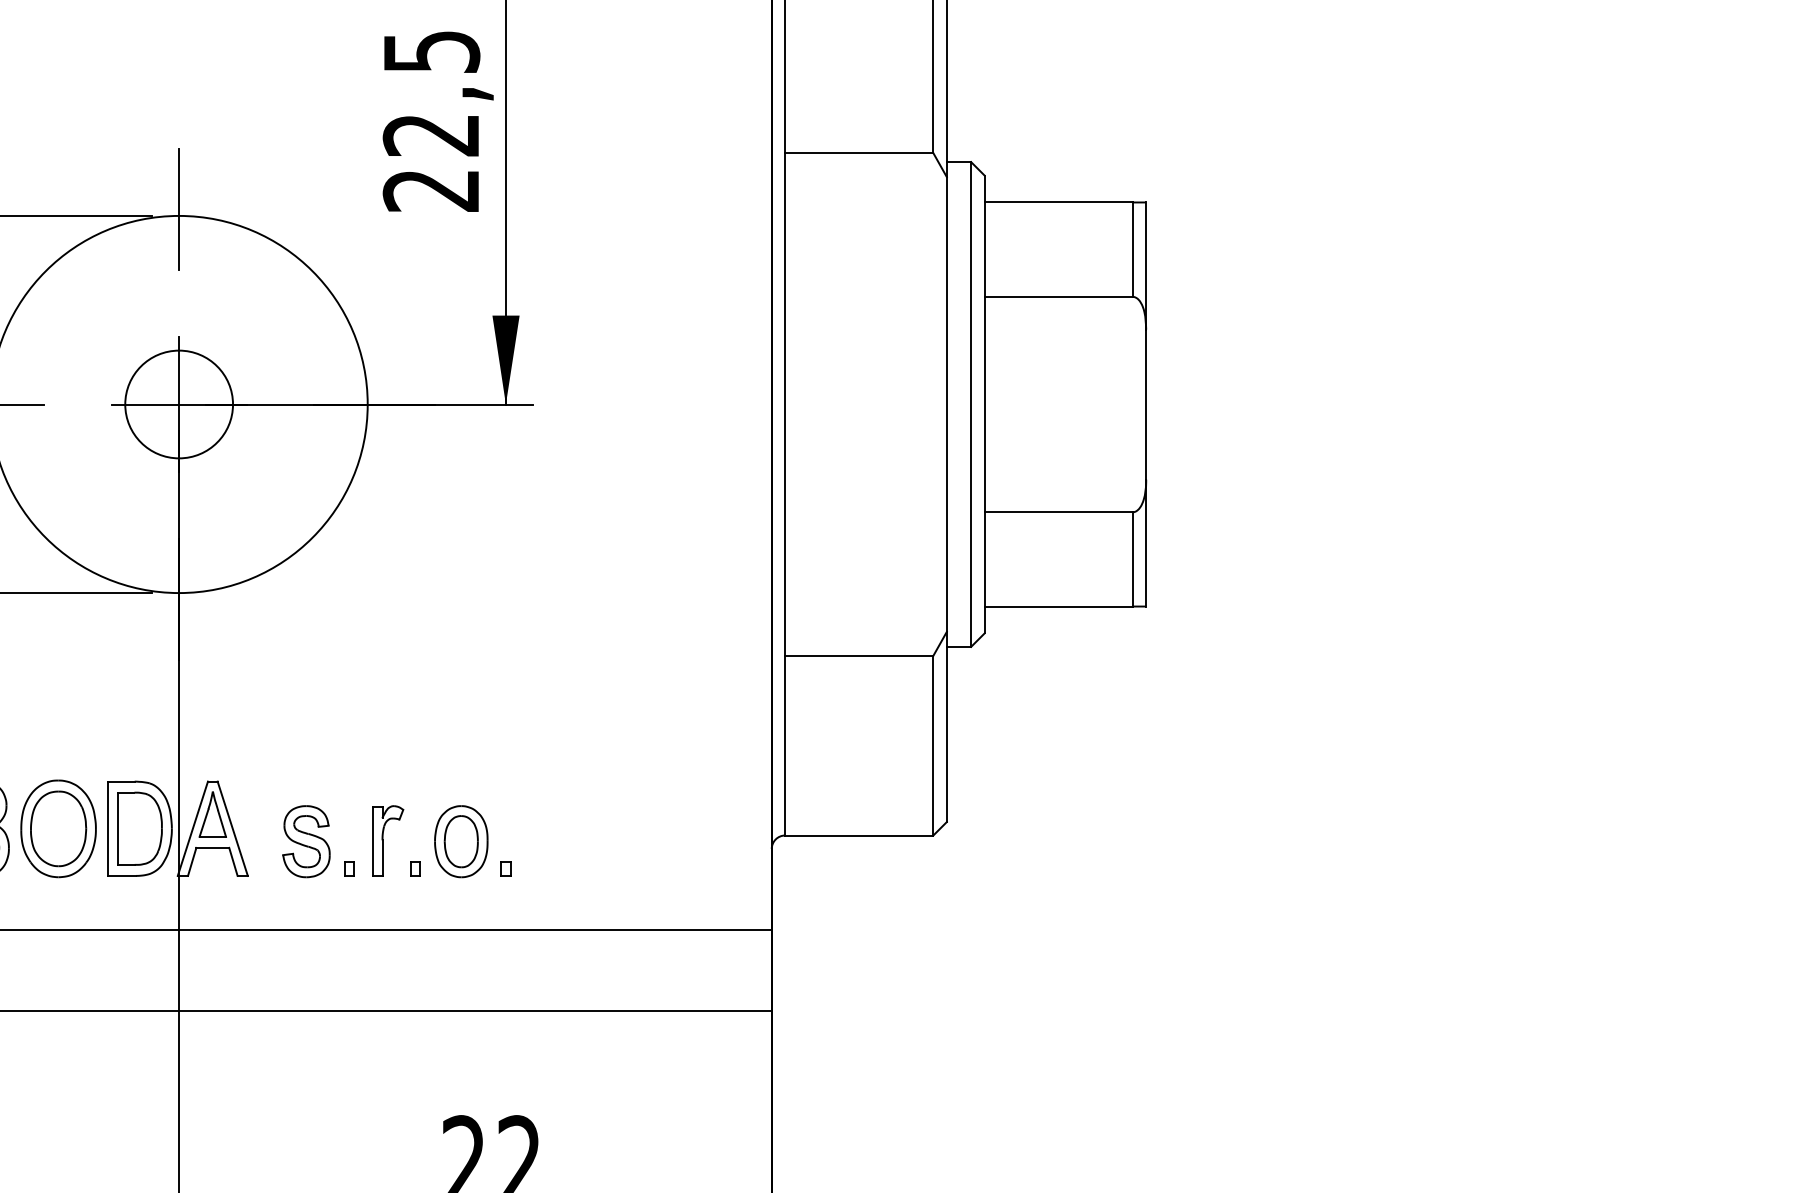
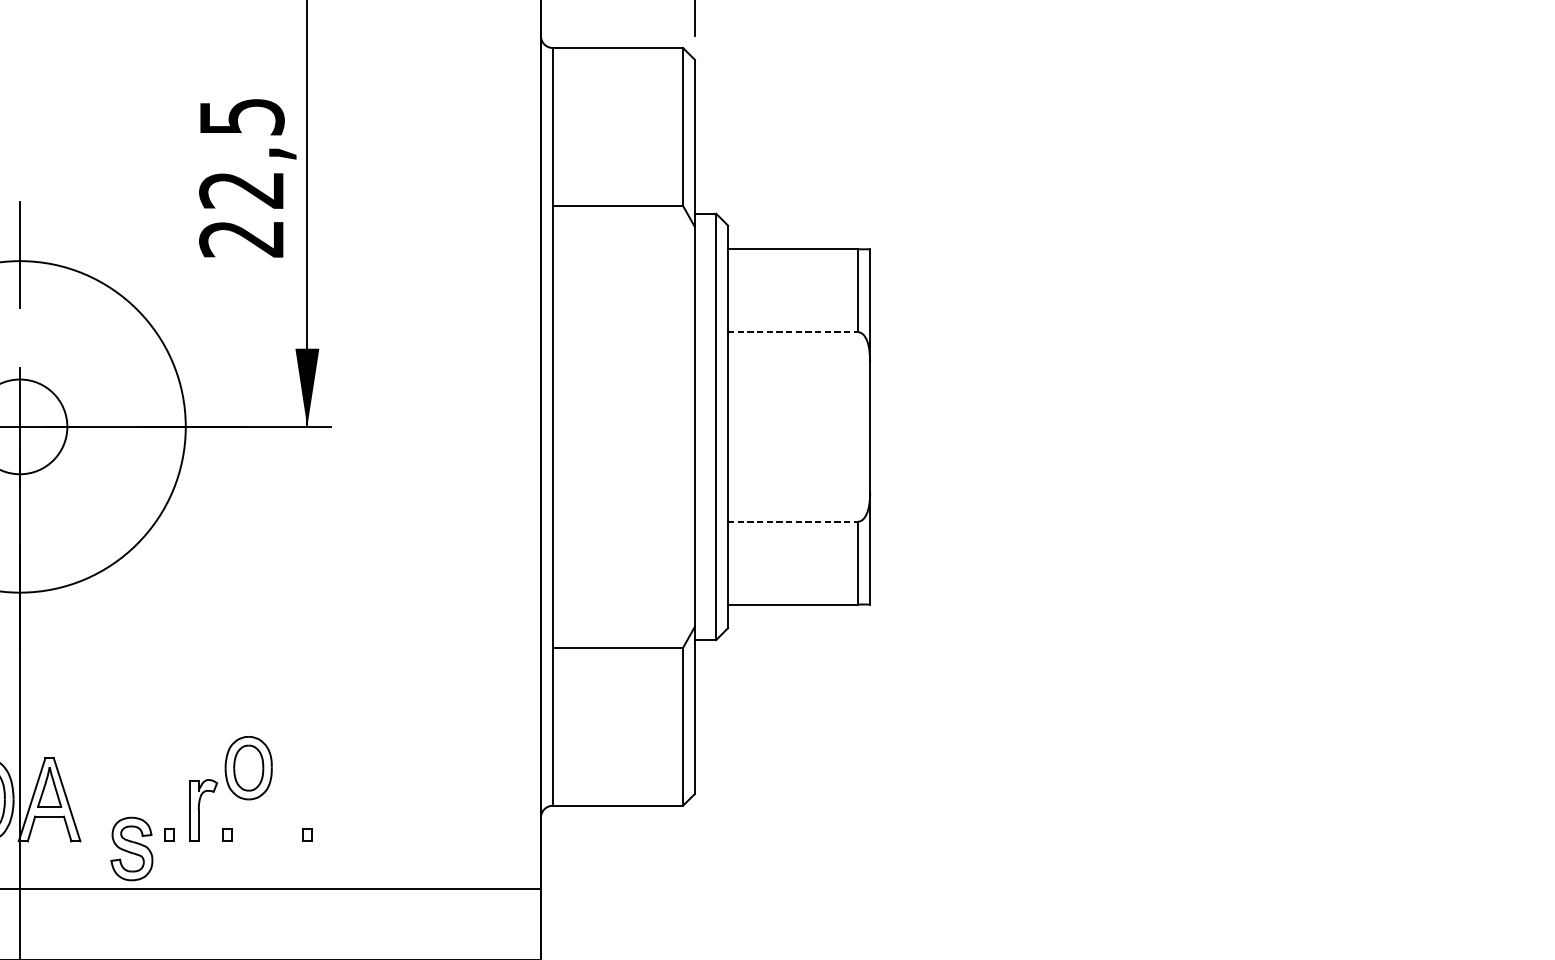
line: (1059, 296) -> (793, 331), solid -> dashed
line: (1059, 512) -> (793, 521), solid -> dashed
part: (306, 841) -> (131, 848), moved
part: (461, 841) -> (248, 767), moved

